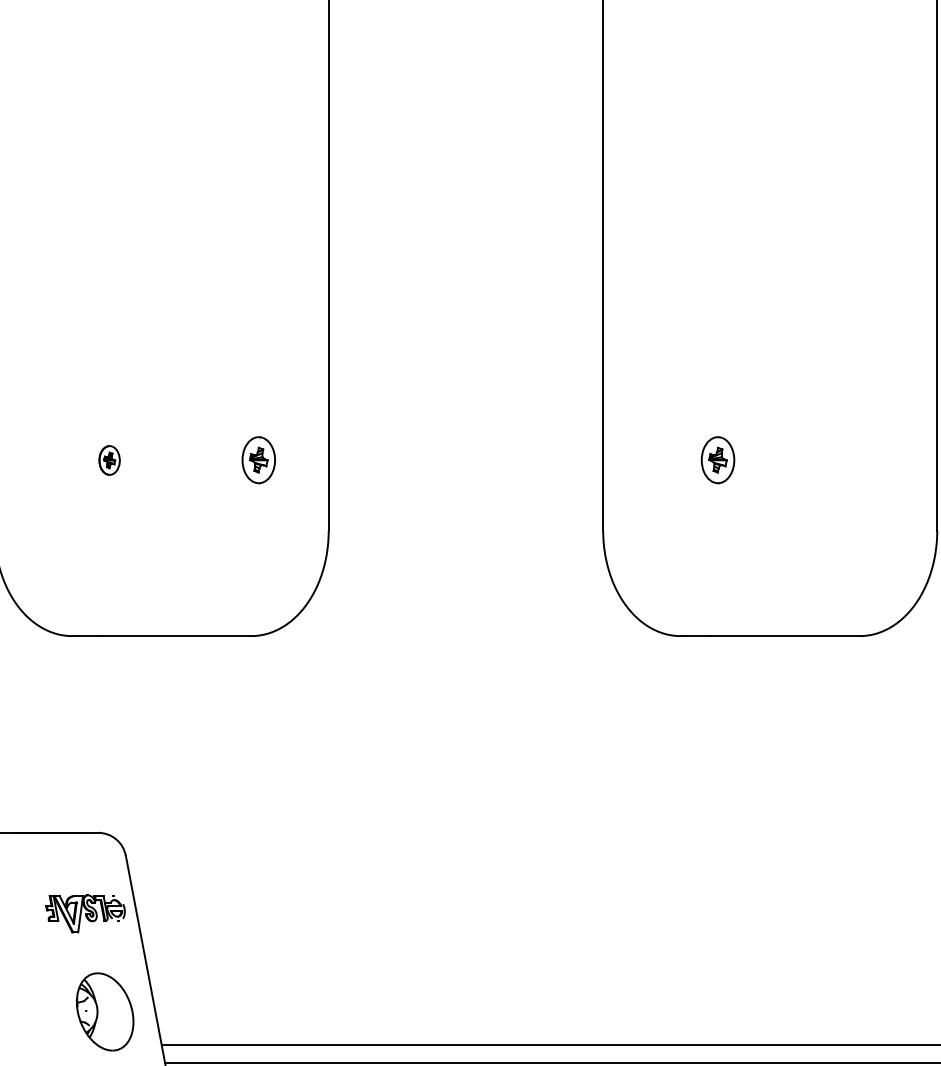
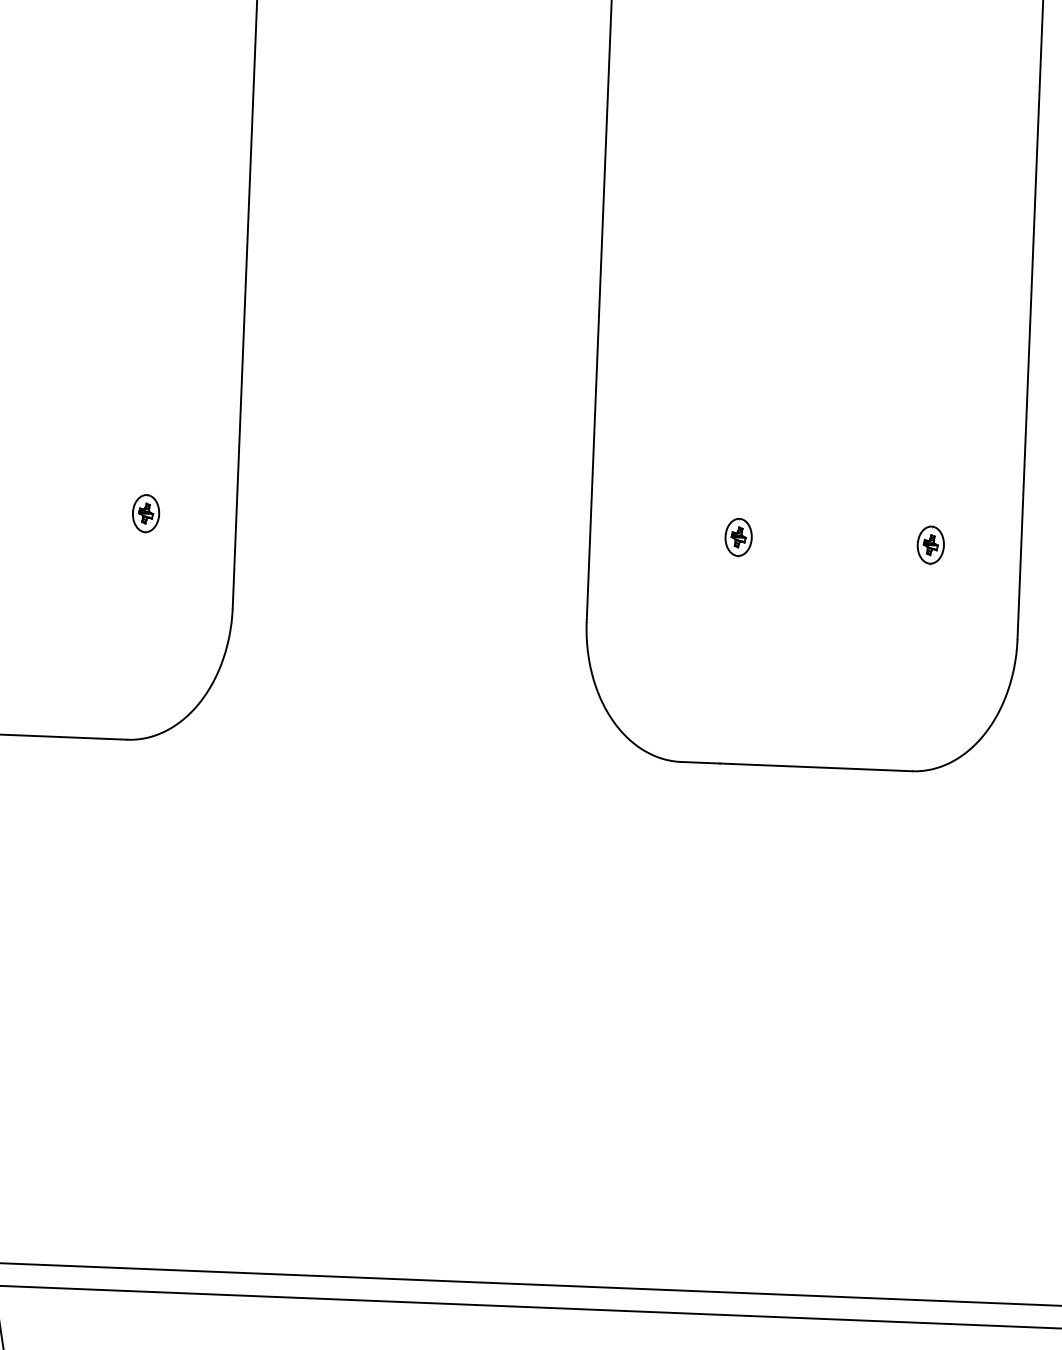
part: (258, 460) -> (145, 513), size x0.62
part: (718, 460) -> (739, 537), size x0.62
part: (867, 460) -> (931, 545), added

